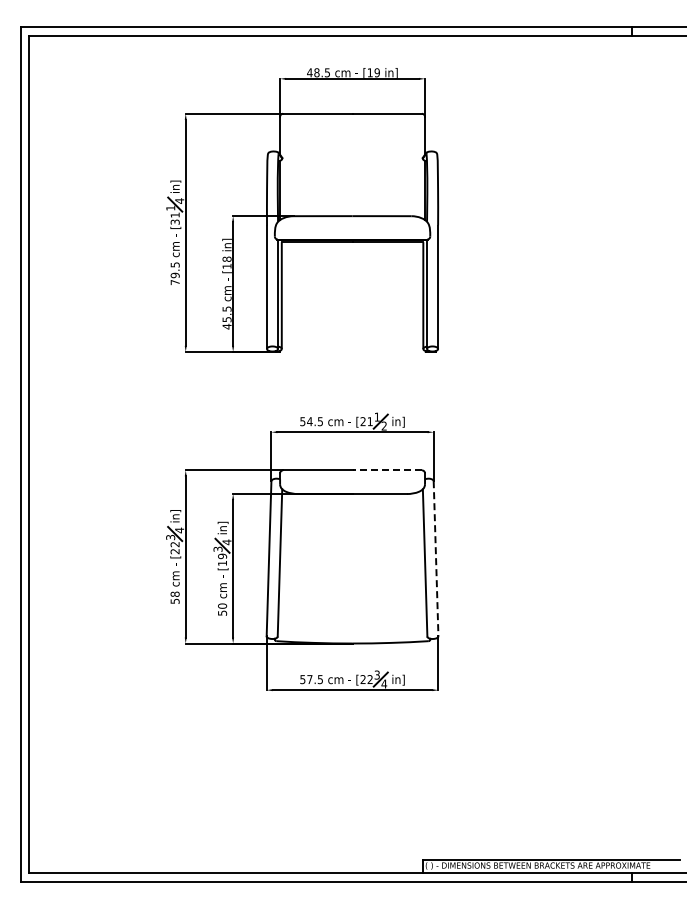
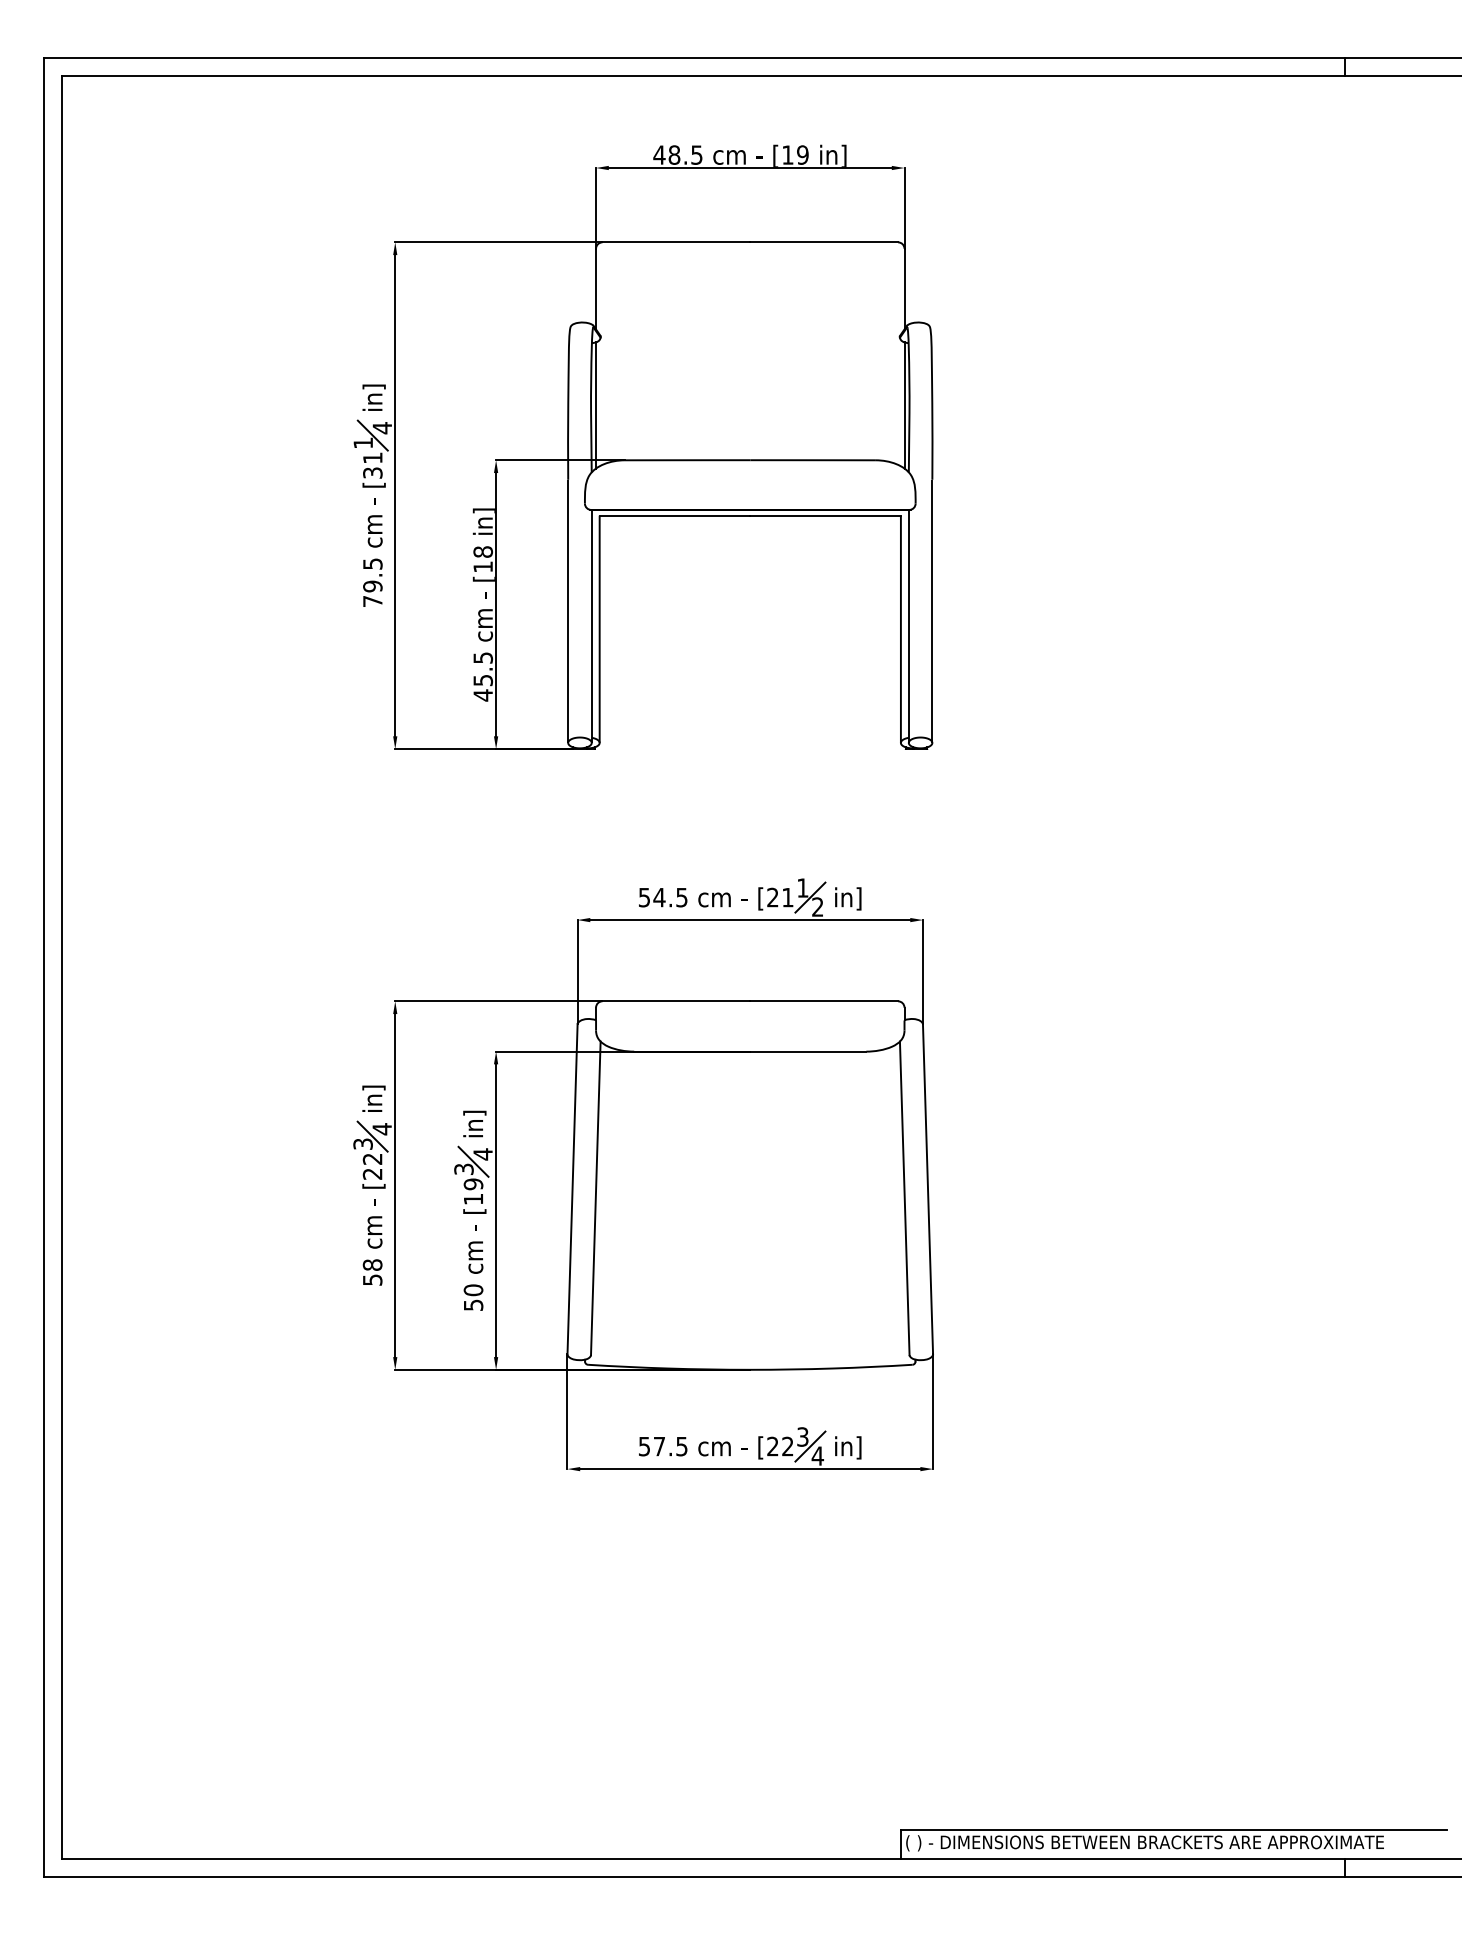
line: (387, 470) -> (824, 1001), dashed -> solid
line: (436, 558) -> (928, 1188), dashed -> solid

